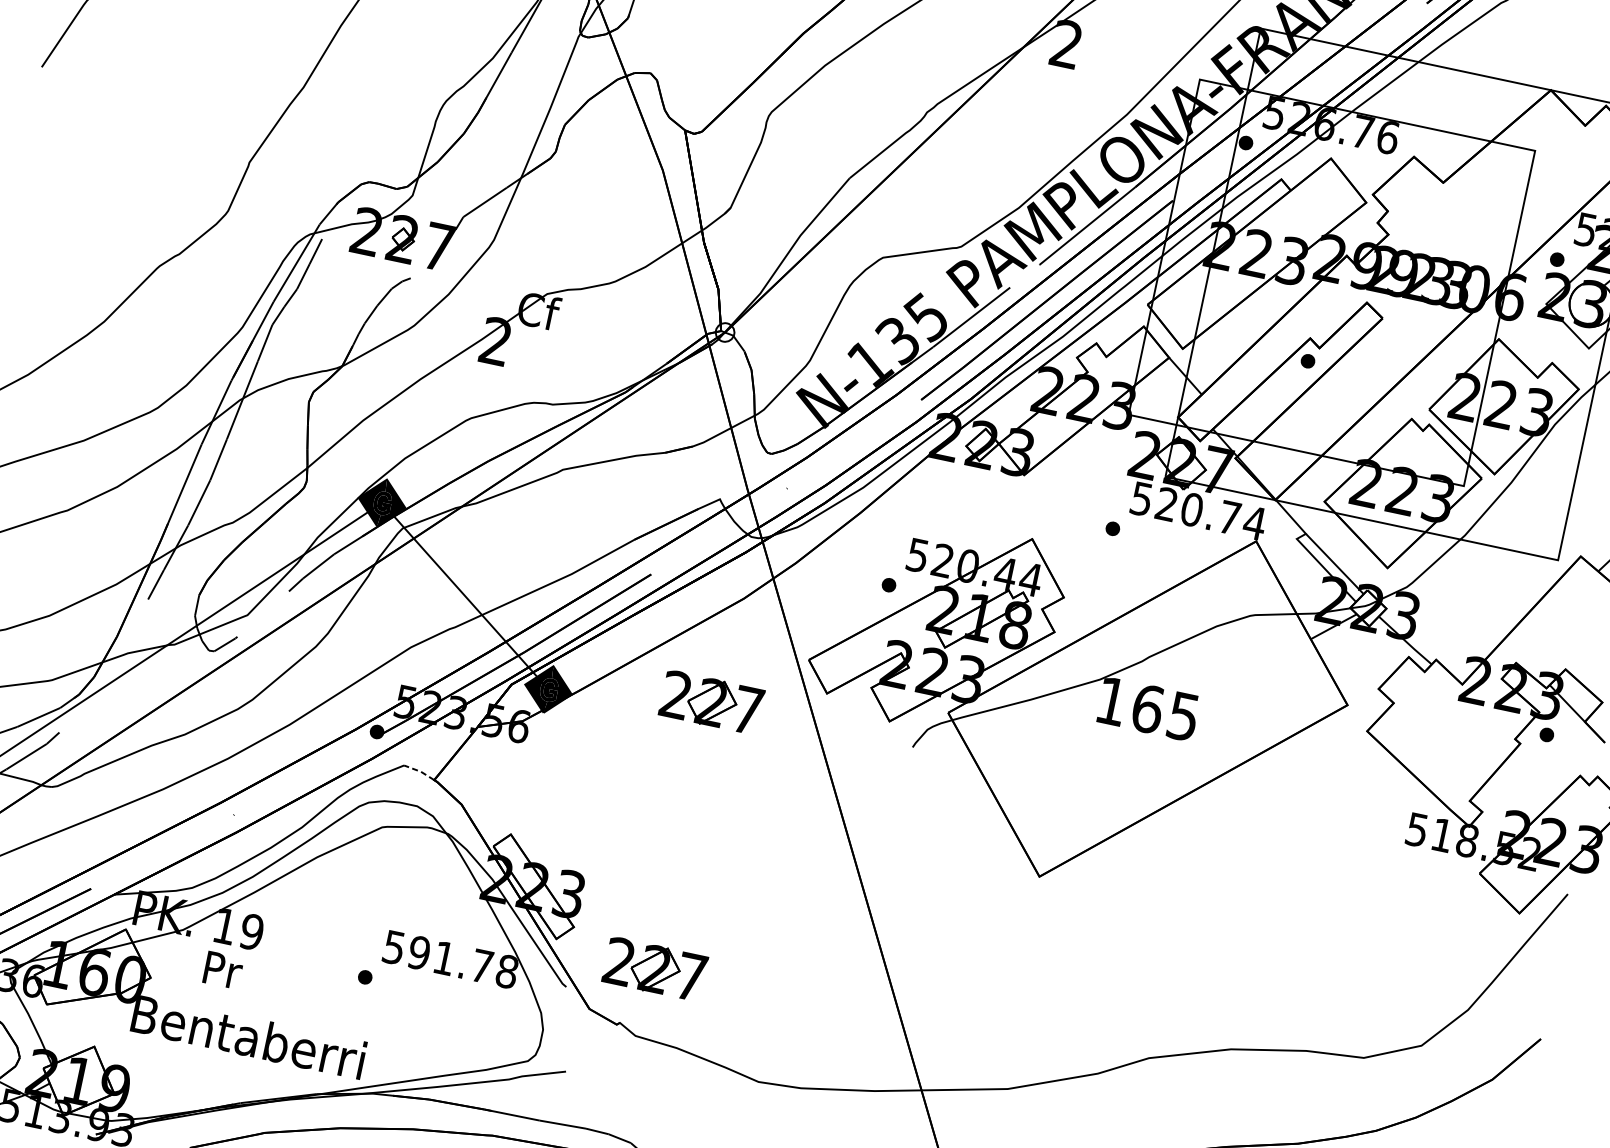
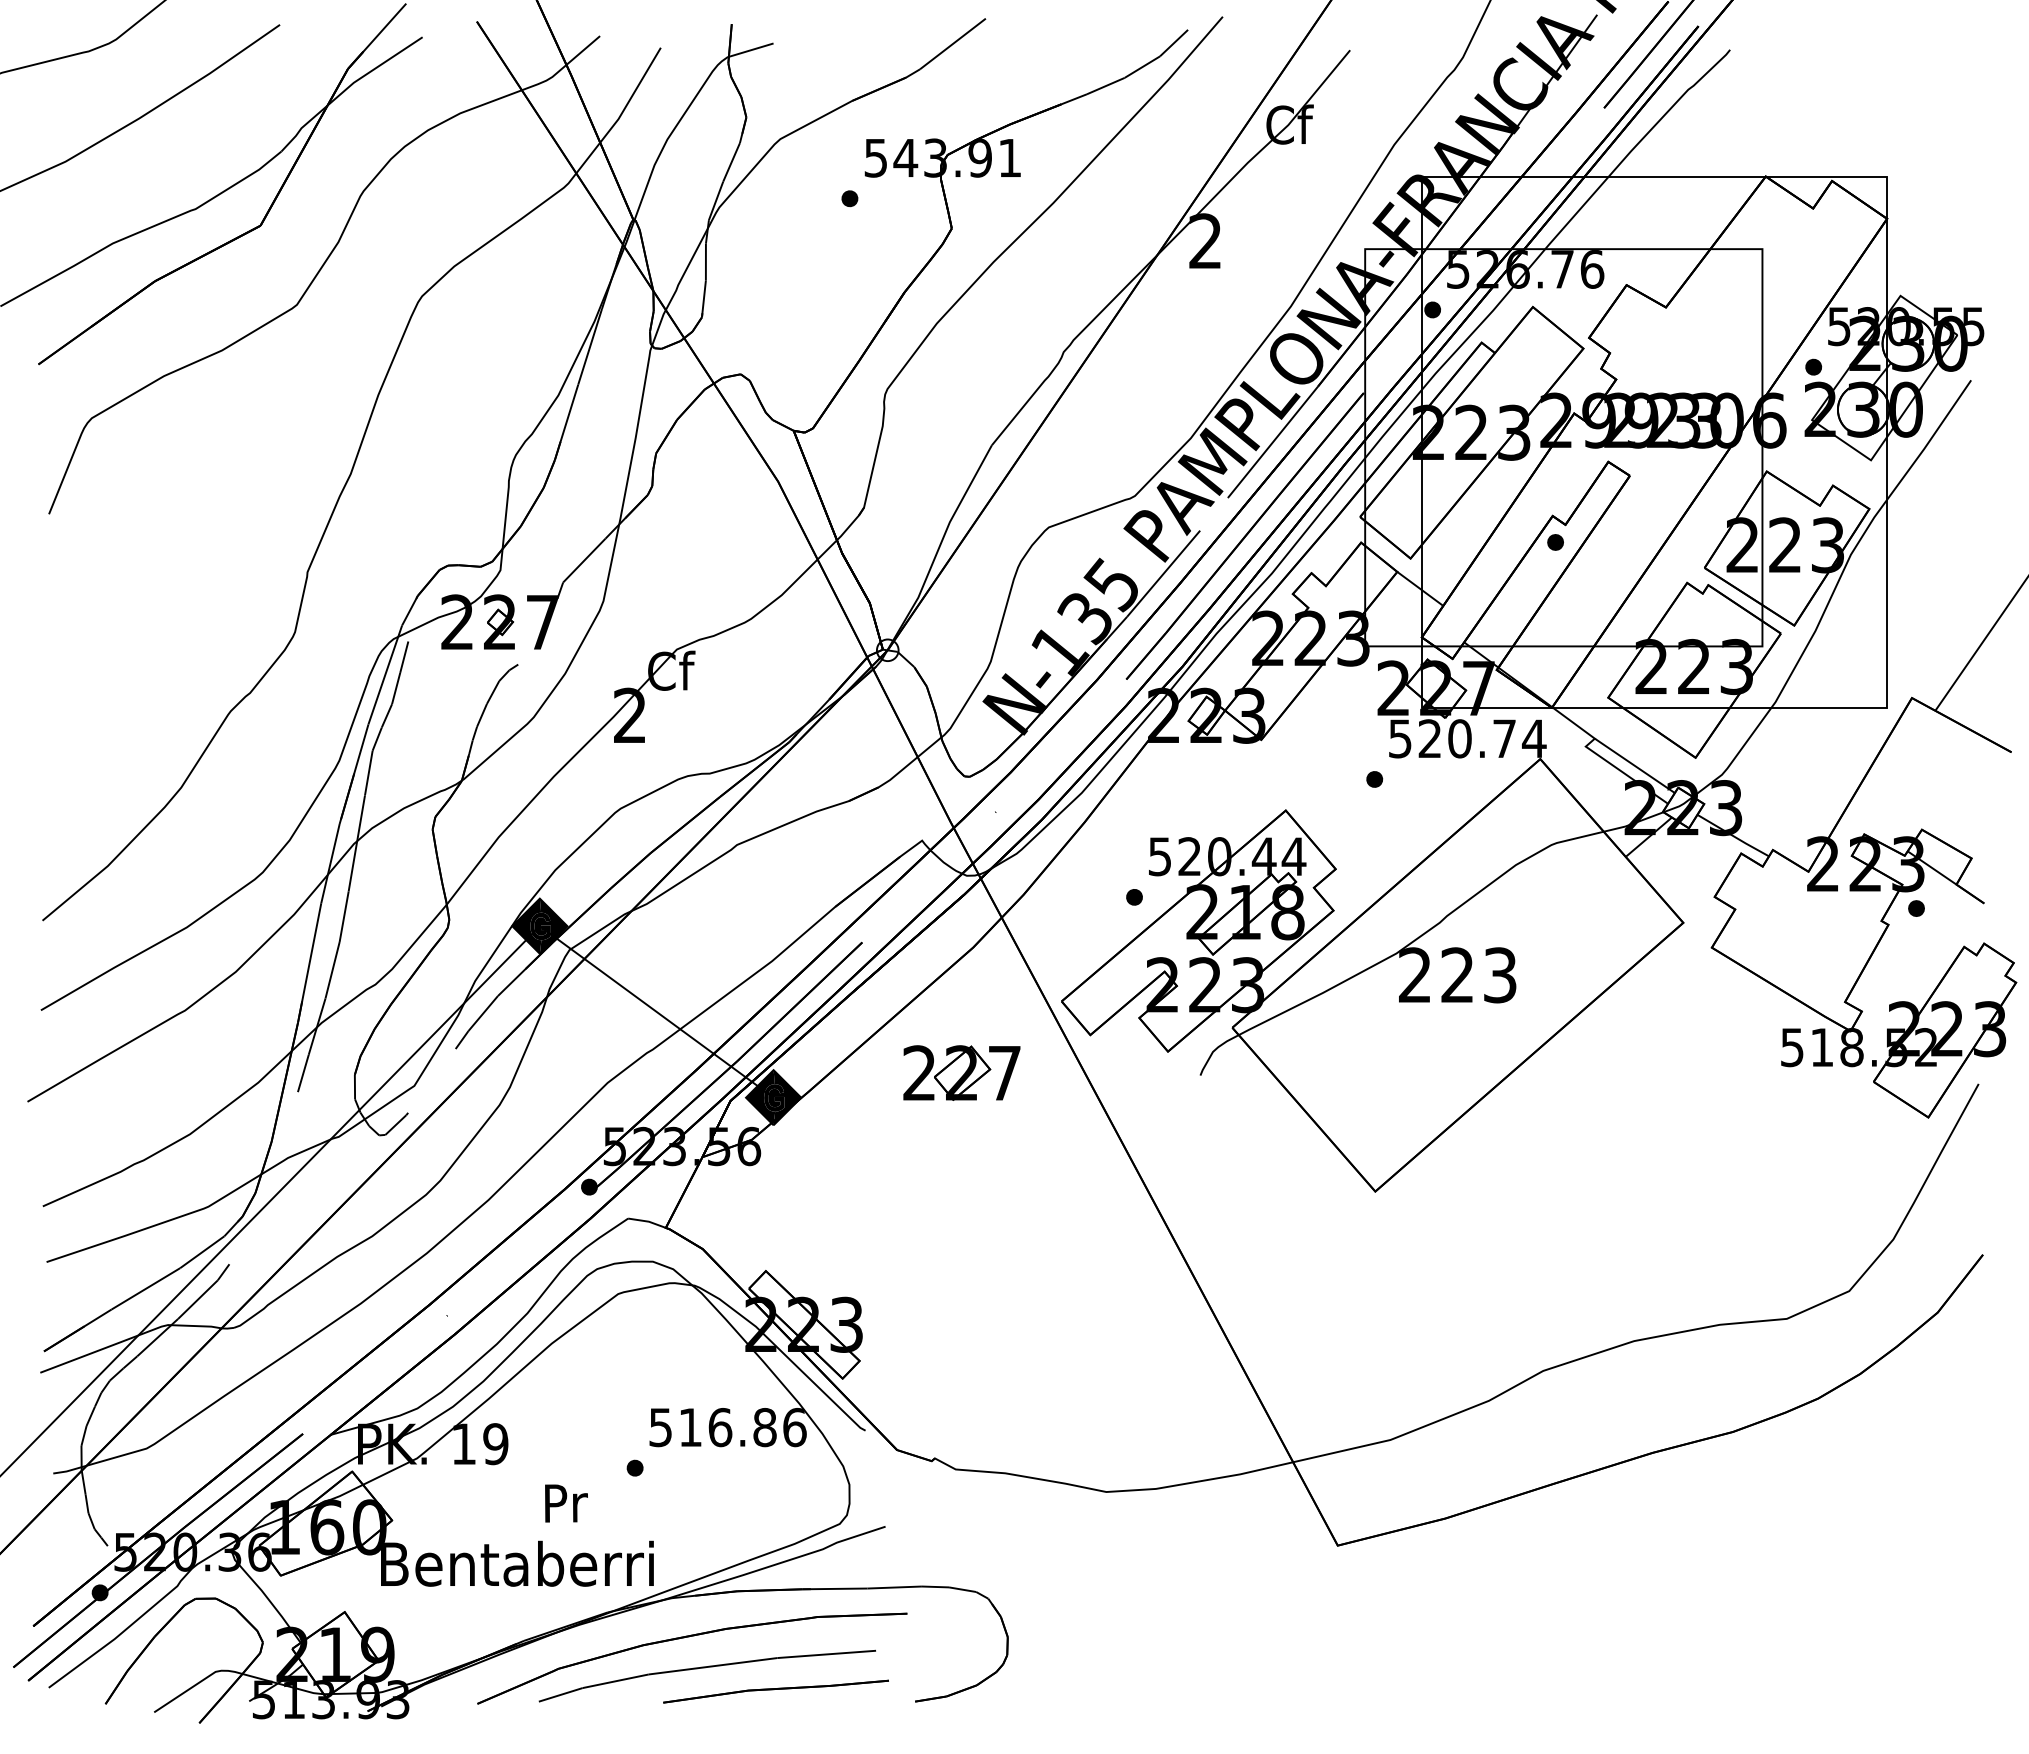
text: (1147, 709) -> (1457, 975), 165 -> 223
line: (419, 771) -> (647, 1221), dashed -> solid
text: (463, 962) -> (742, 1427), 591.78 -> 516.86
part: (654, 968) -> (961, 1388), removed
text: (223, 970) -> (566, 1503), moved

